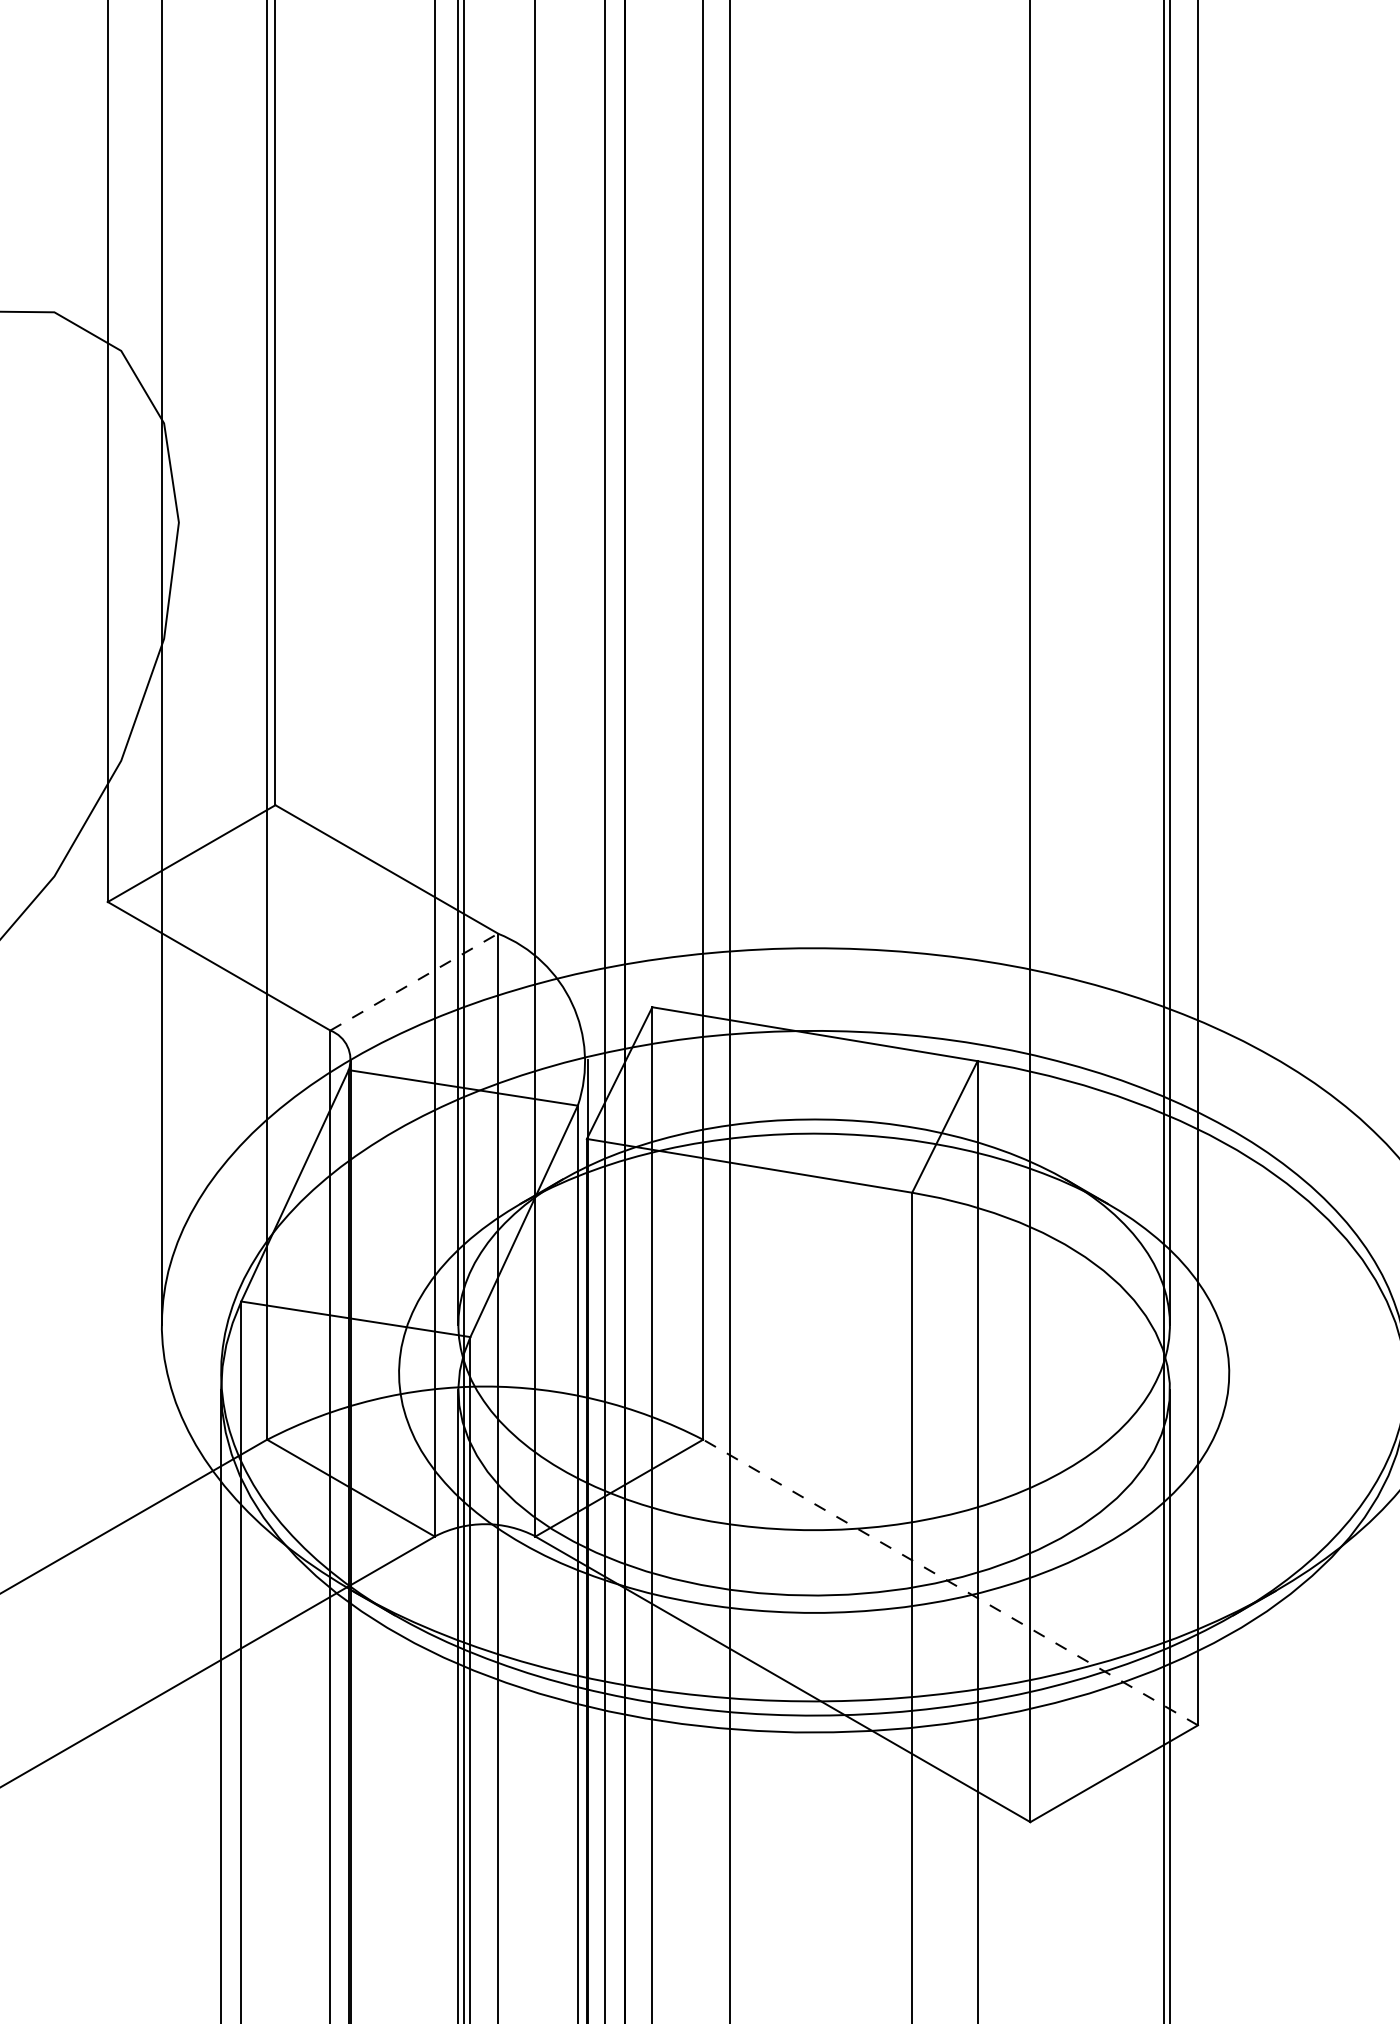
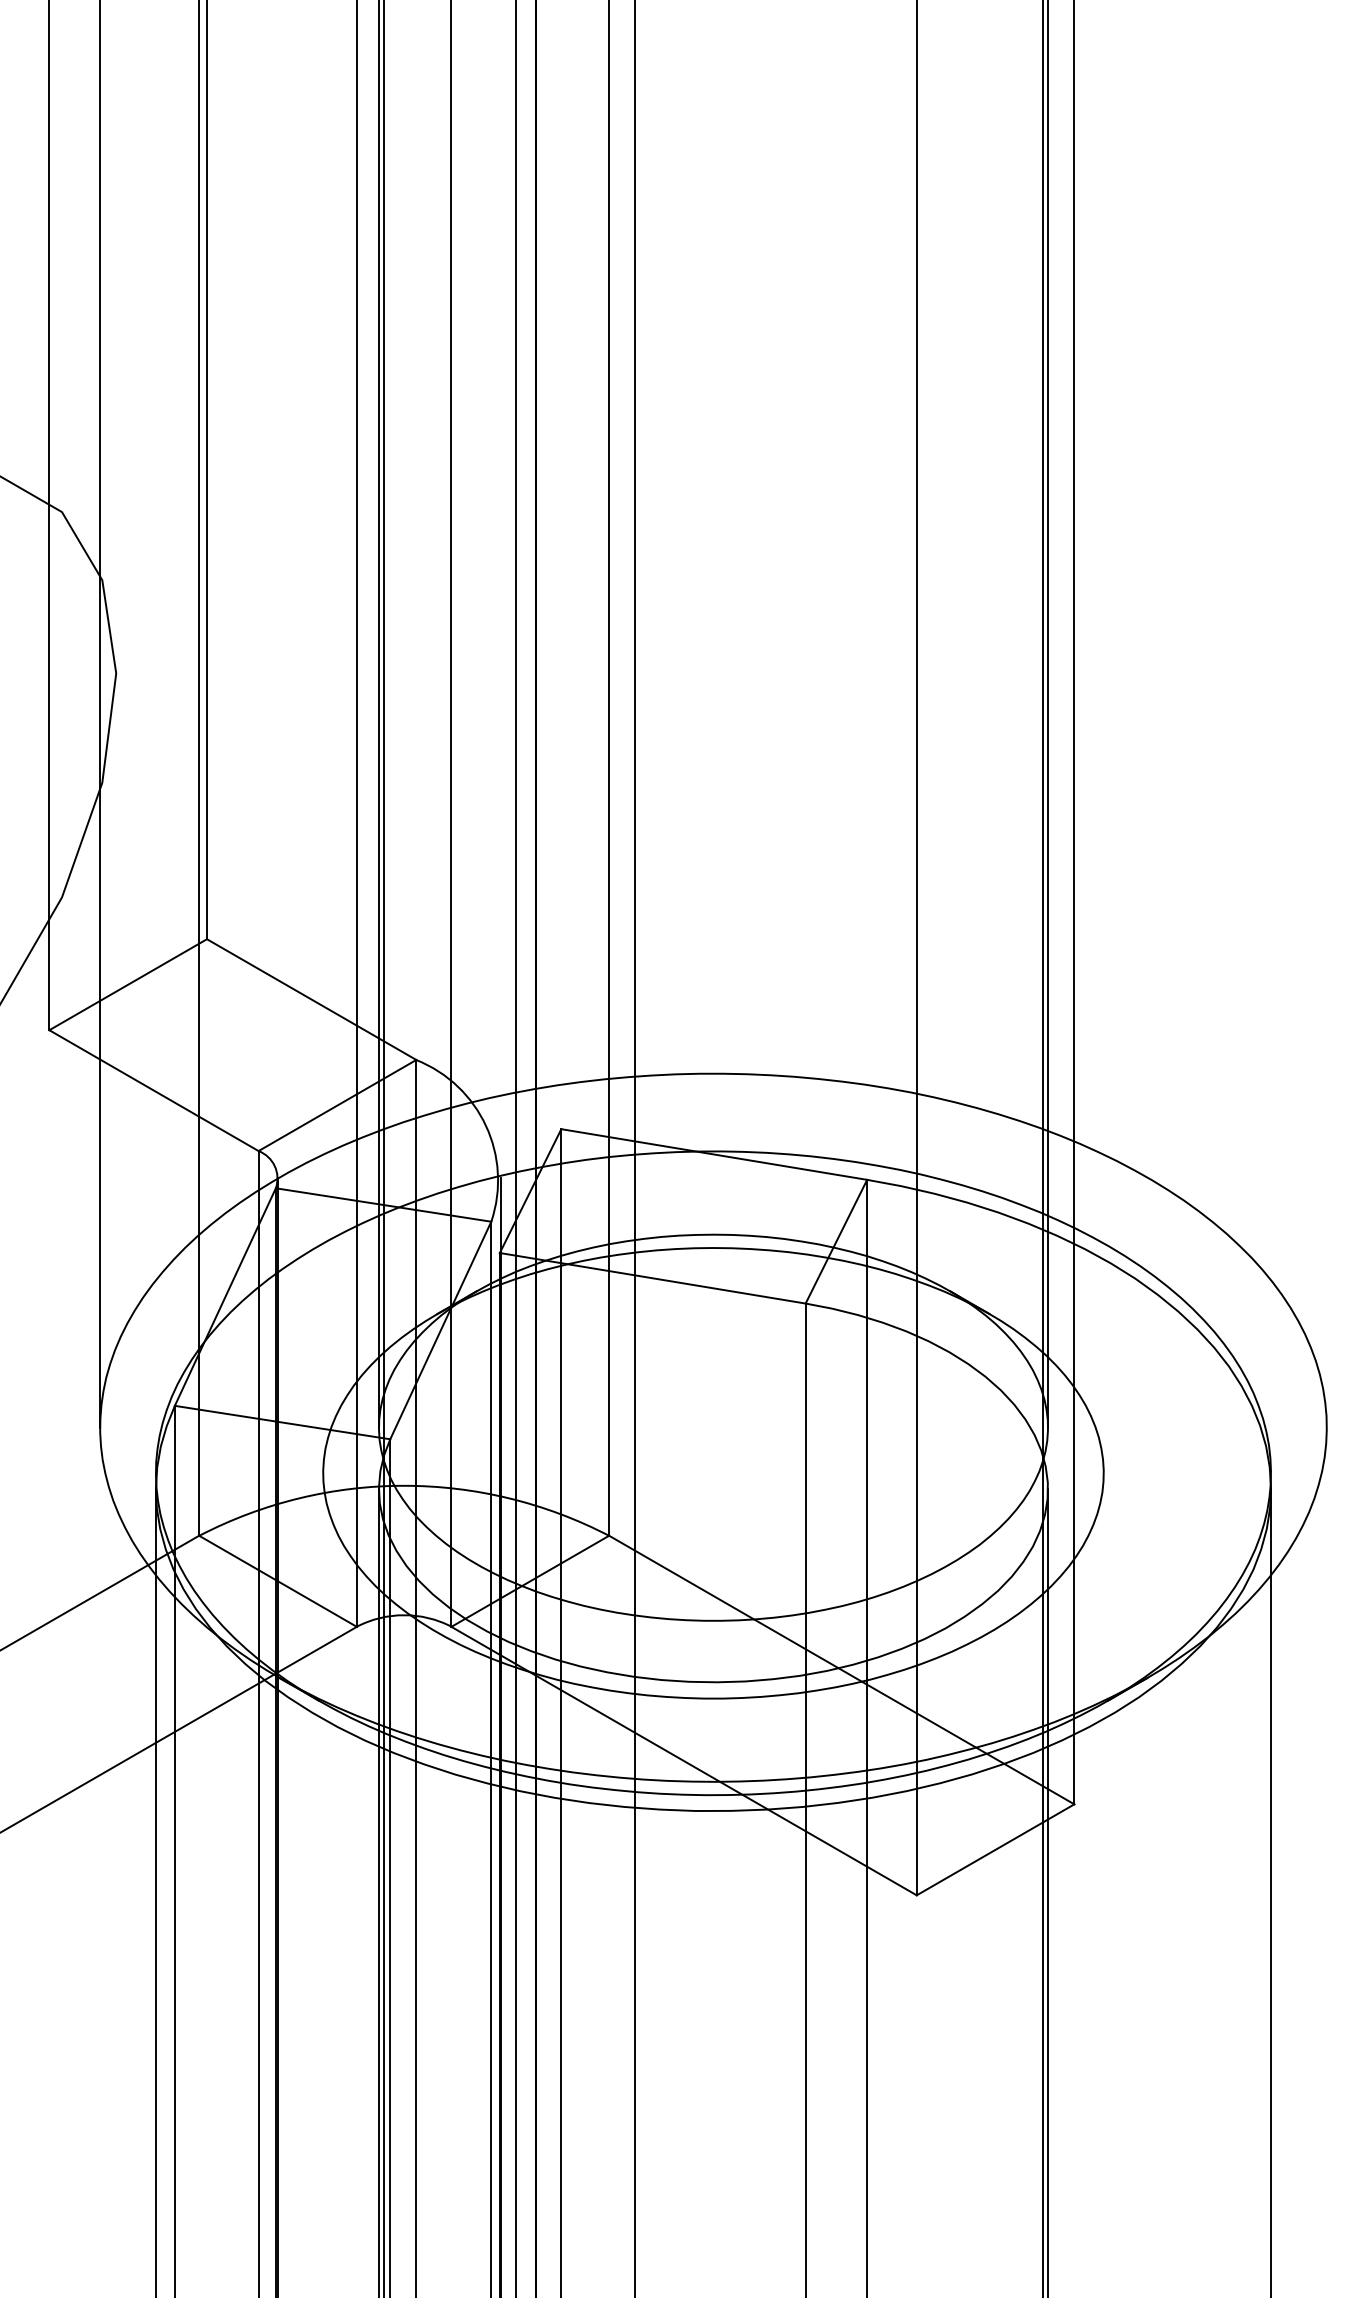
line: (414, 982) -> (337, 1105), dashed -> solid
line: (950, 1583) -> (841, 1670), dashed -> solid

